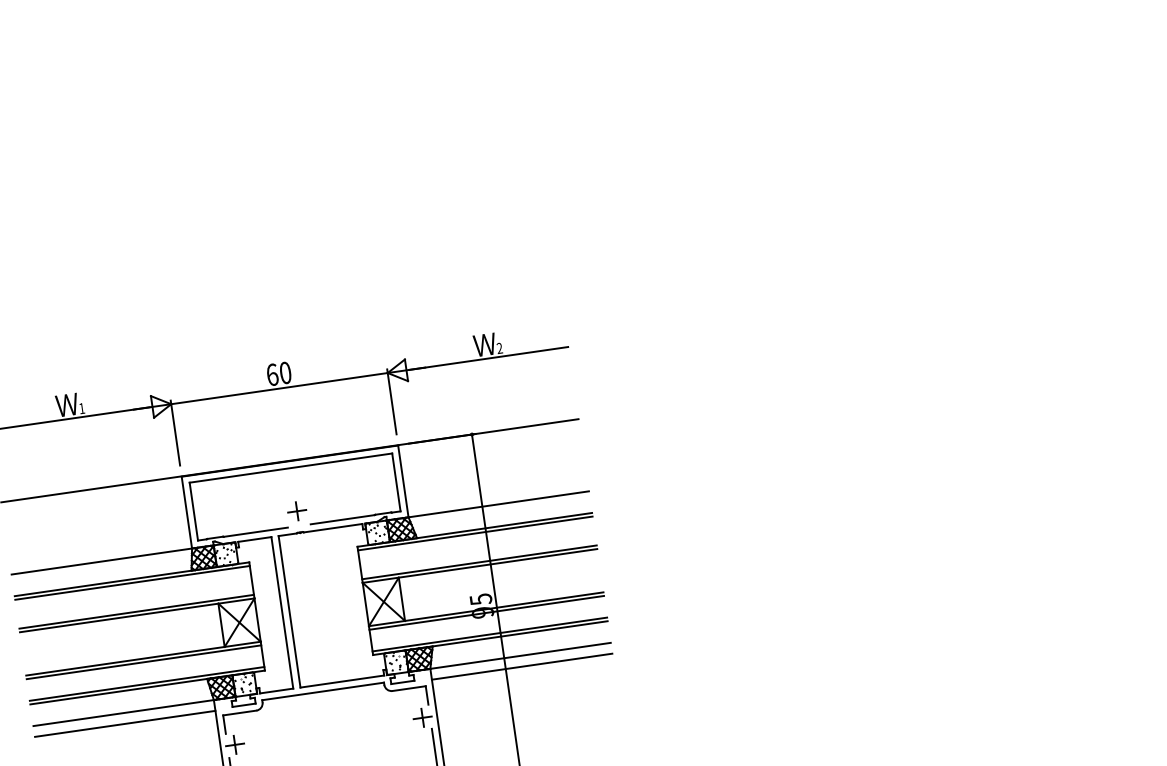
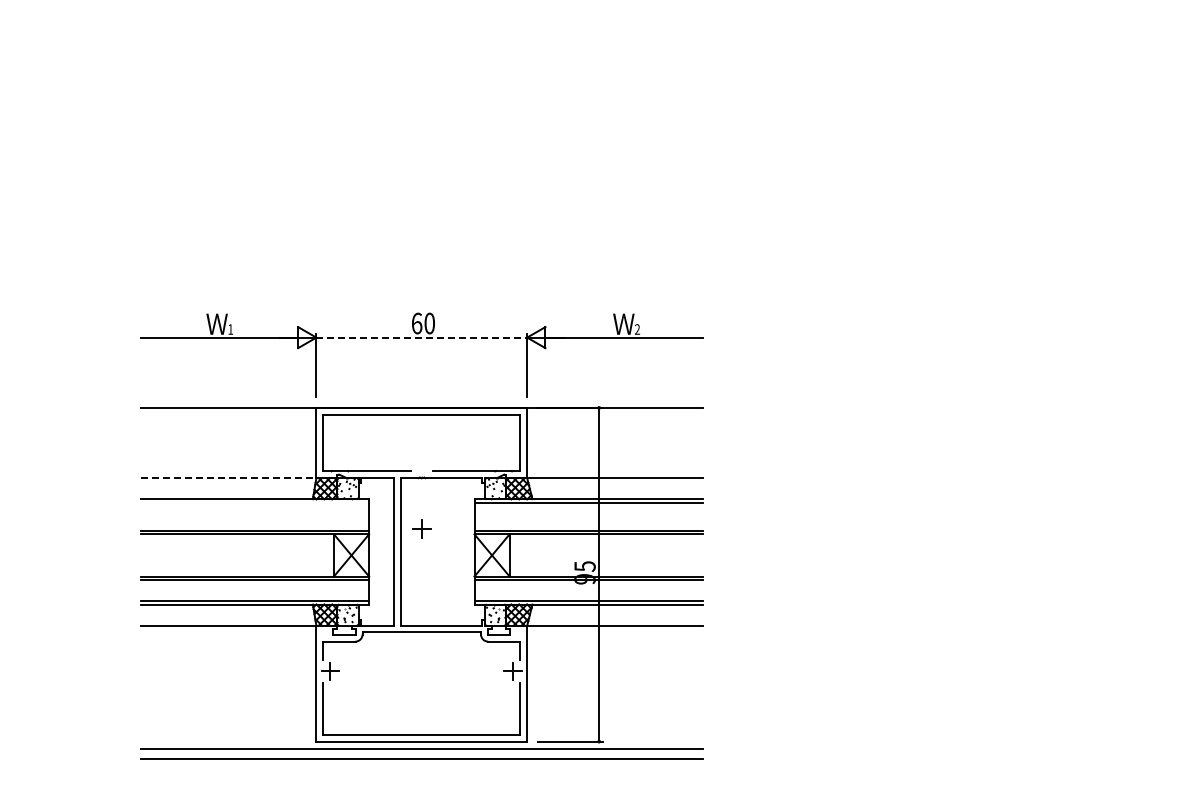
line: (280, 388) -> (422, 337), solid -> dashed
part: (296, 510) -> (421, 528), moved
line: (101, 561) -> (228, 478), solid -> dashed
line: (132, 582) -> (254, 502), removed
line: (521, 667) -> (614, 636), removed
line: (125, 724) -> (228, 636), removed

